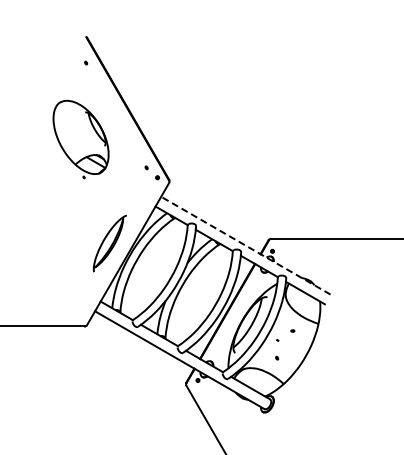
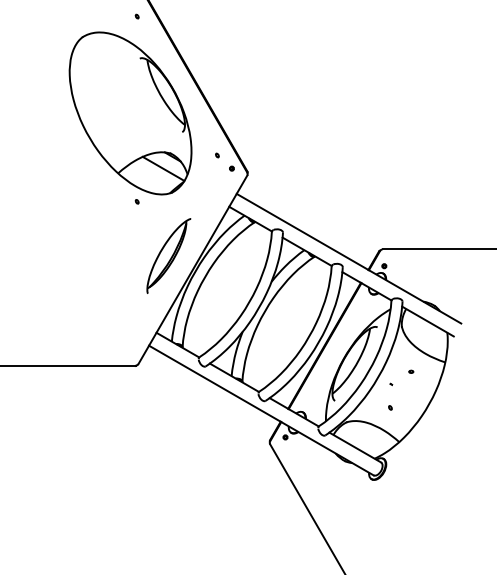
part: (80, 139) -> (129, 117), size x1.67
line: (245, 245) -> (348, 258), dashed -> solid

